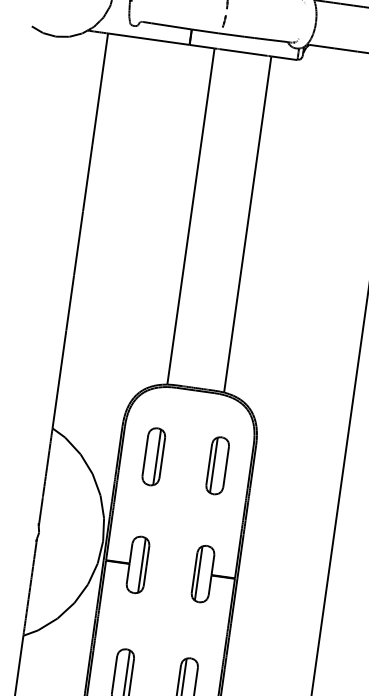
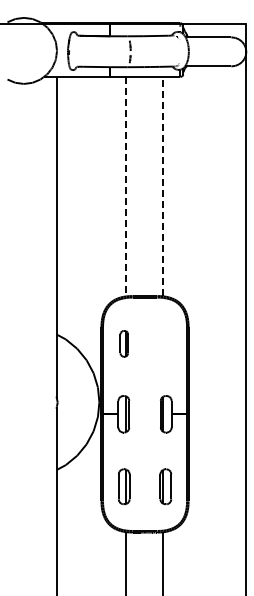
line: (191, 216) -> (126, 186), solid -> dashed
line: (247, 224) -> (163, 186), solid -> dashed
part: (154, 456) -> (124, 343), size x0.7
part: (217, 465) -> (165, 343), removed

